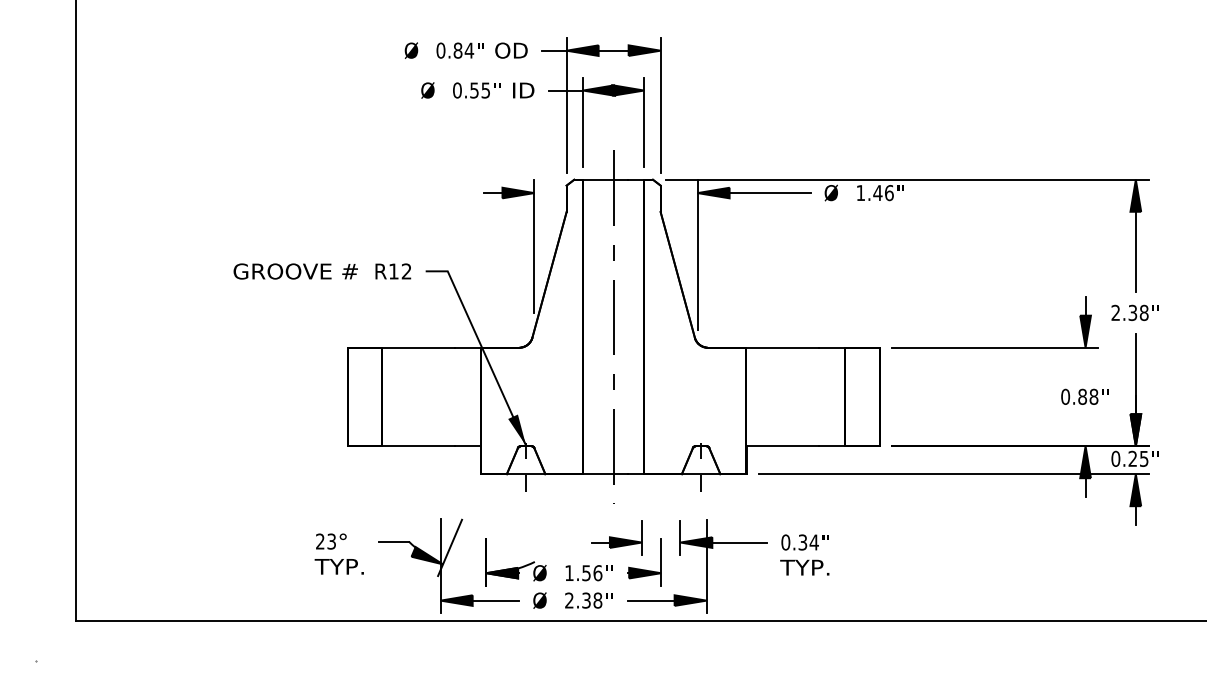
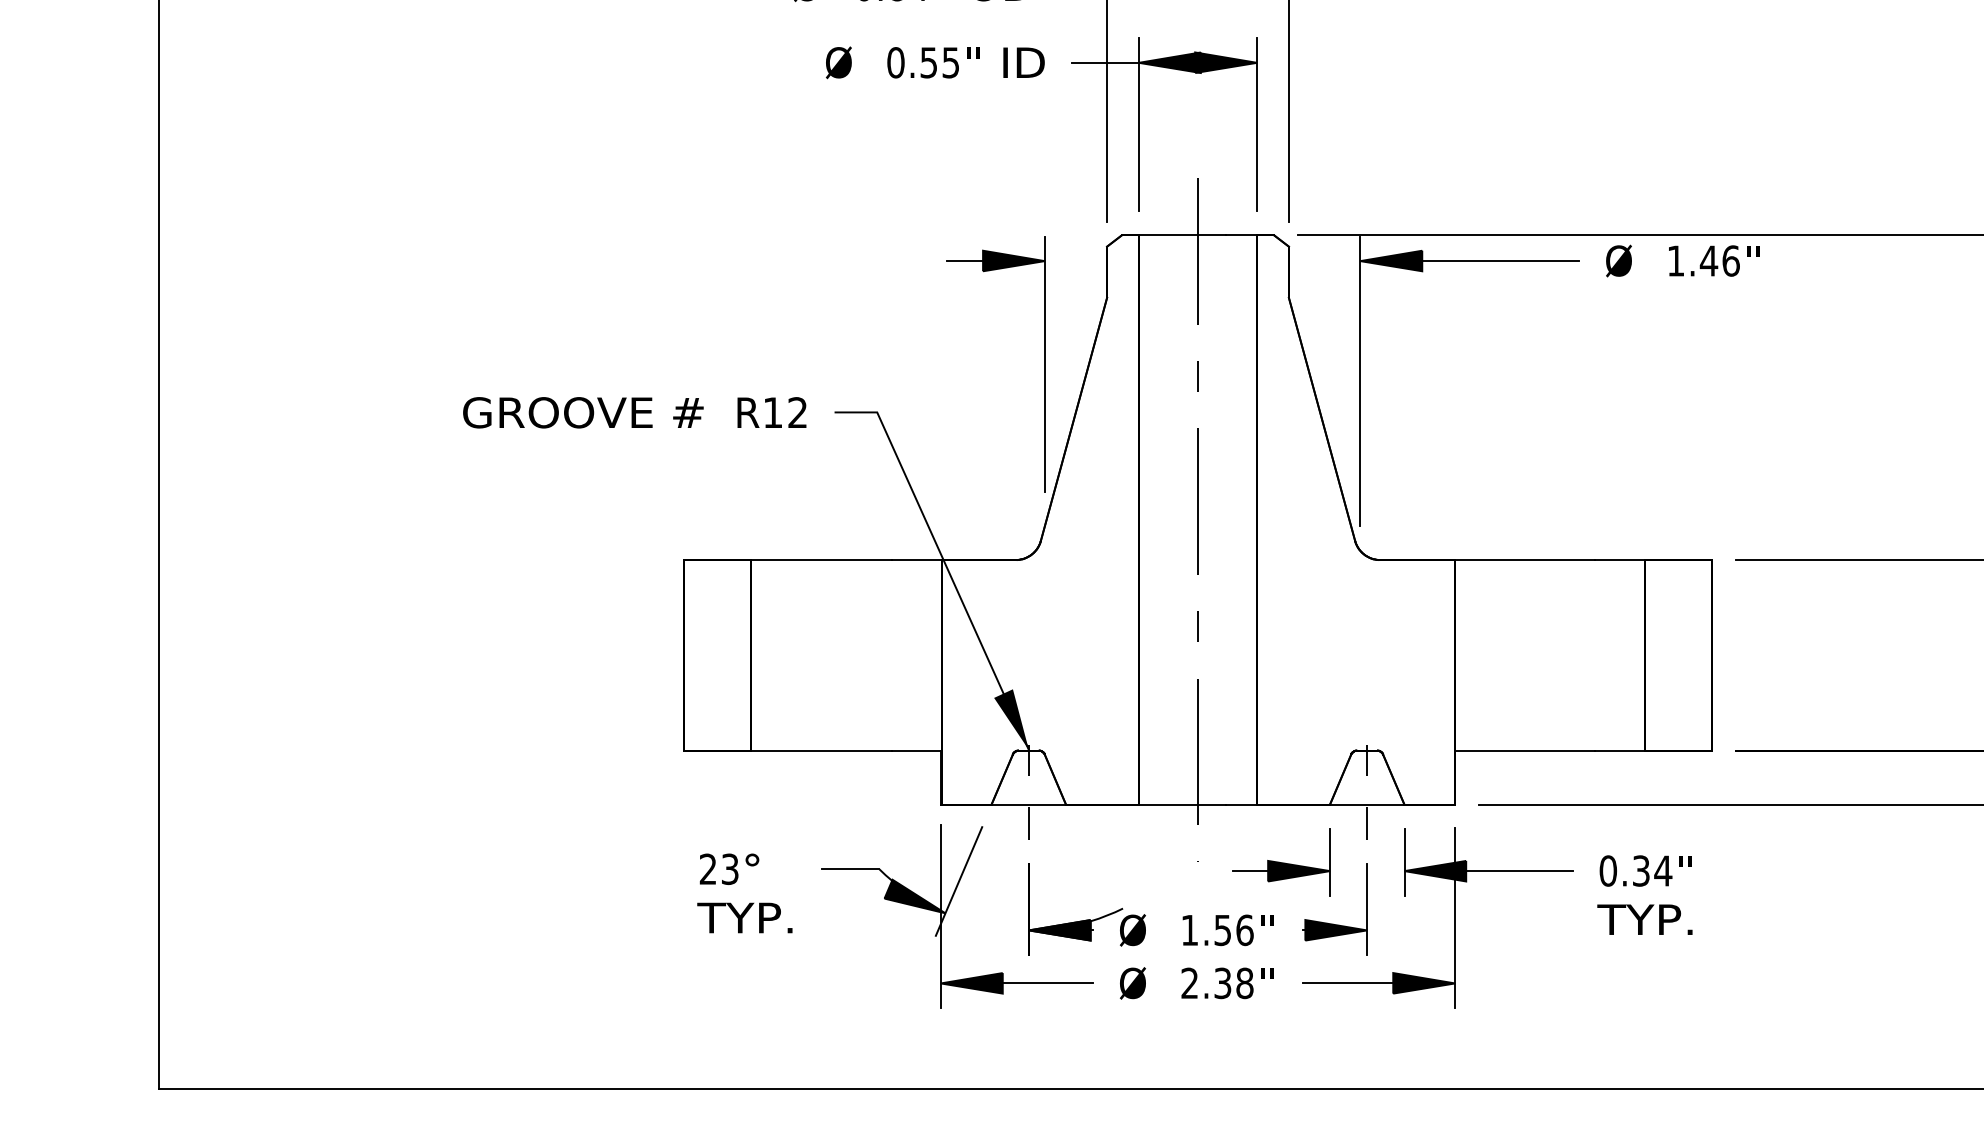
part: (571, 565) -> (1193, 915), moved

